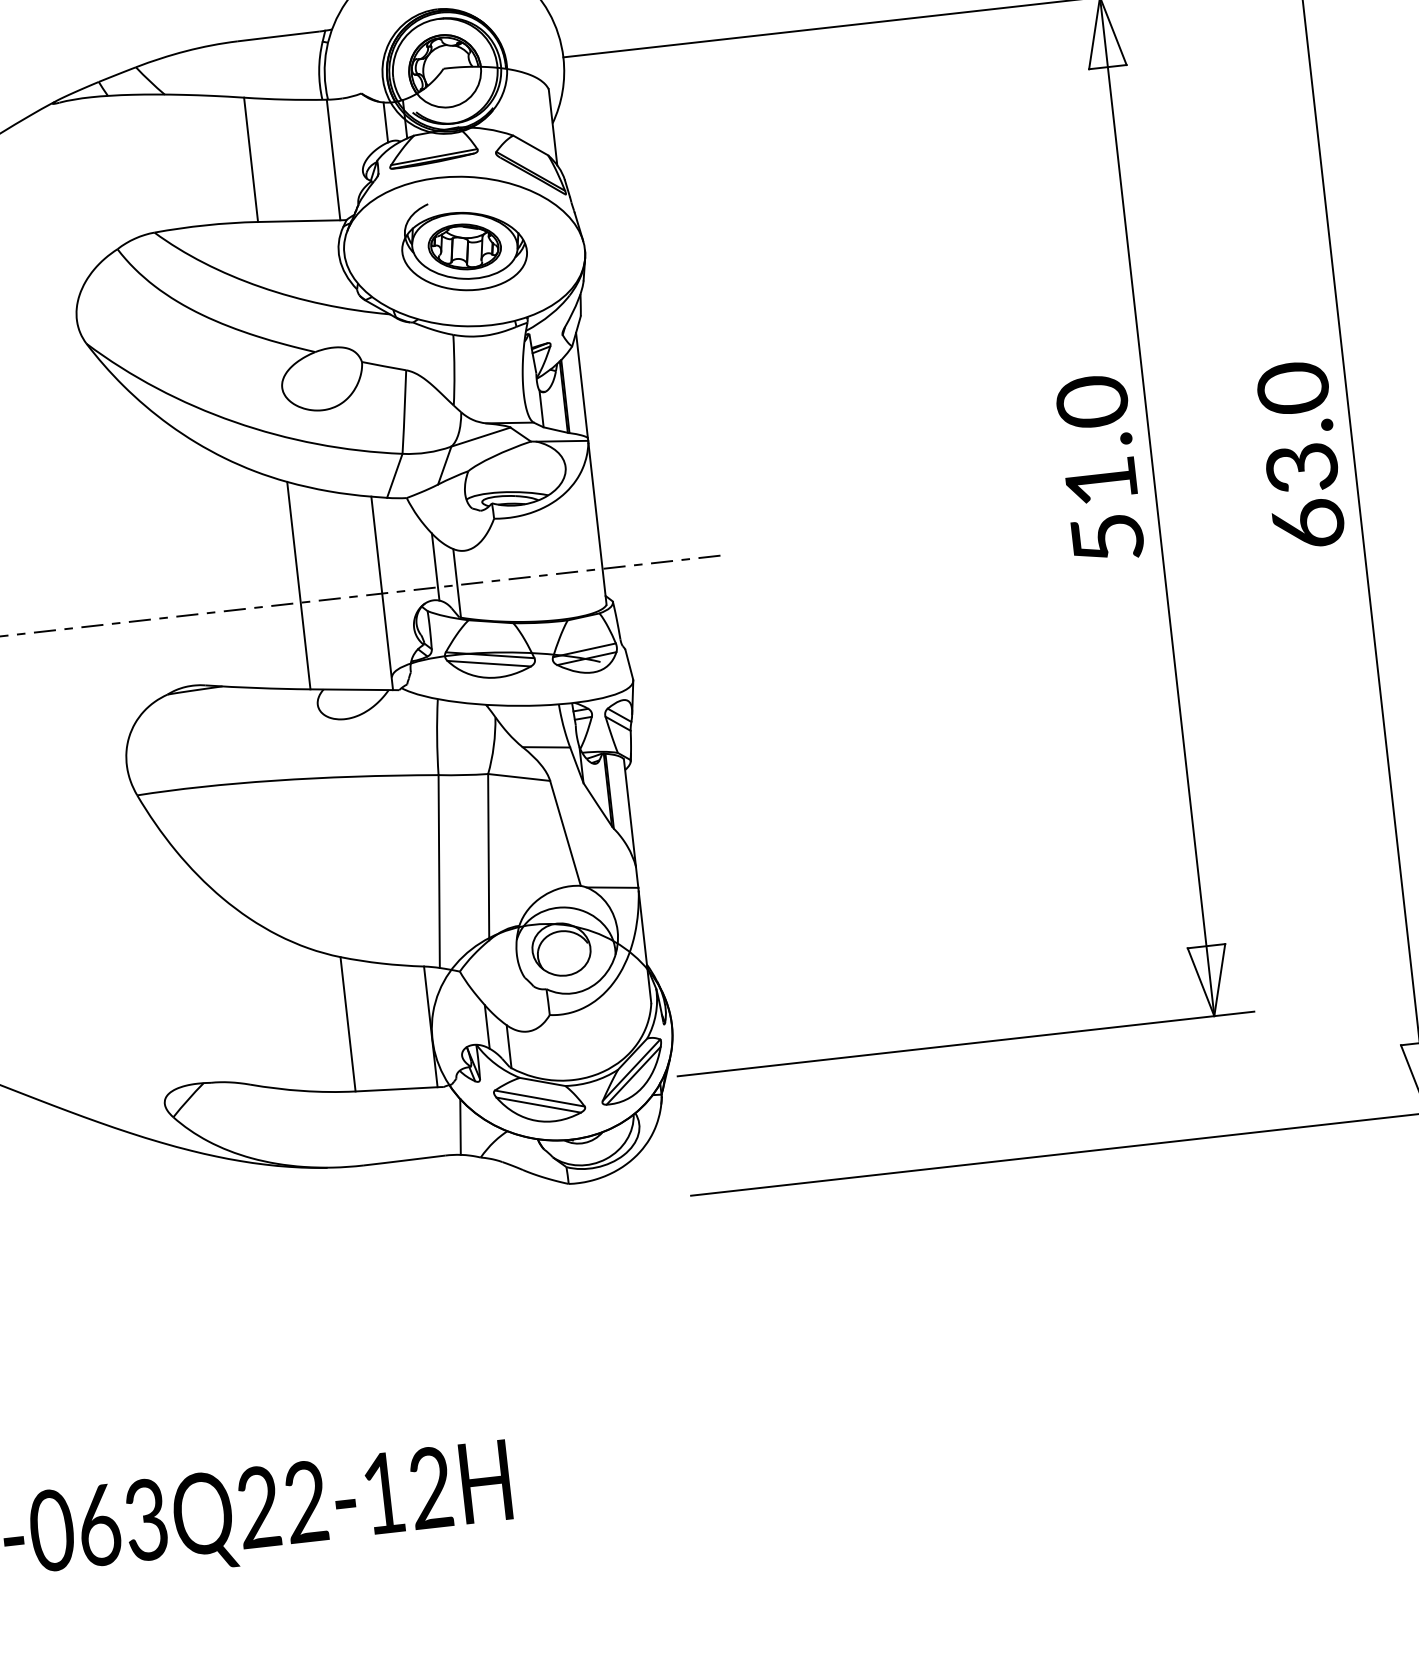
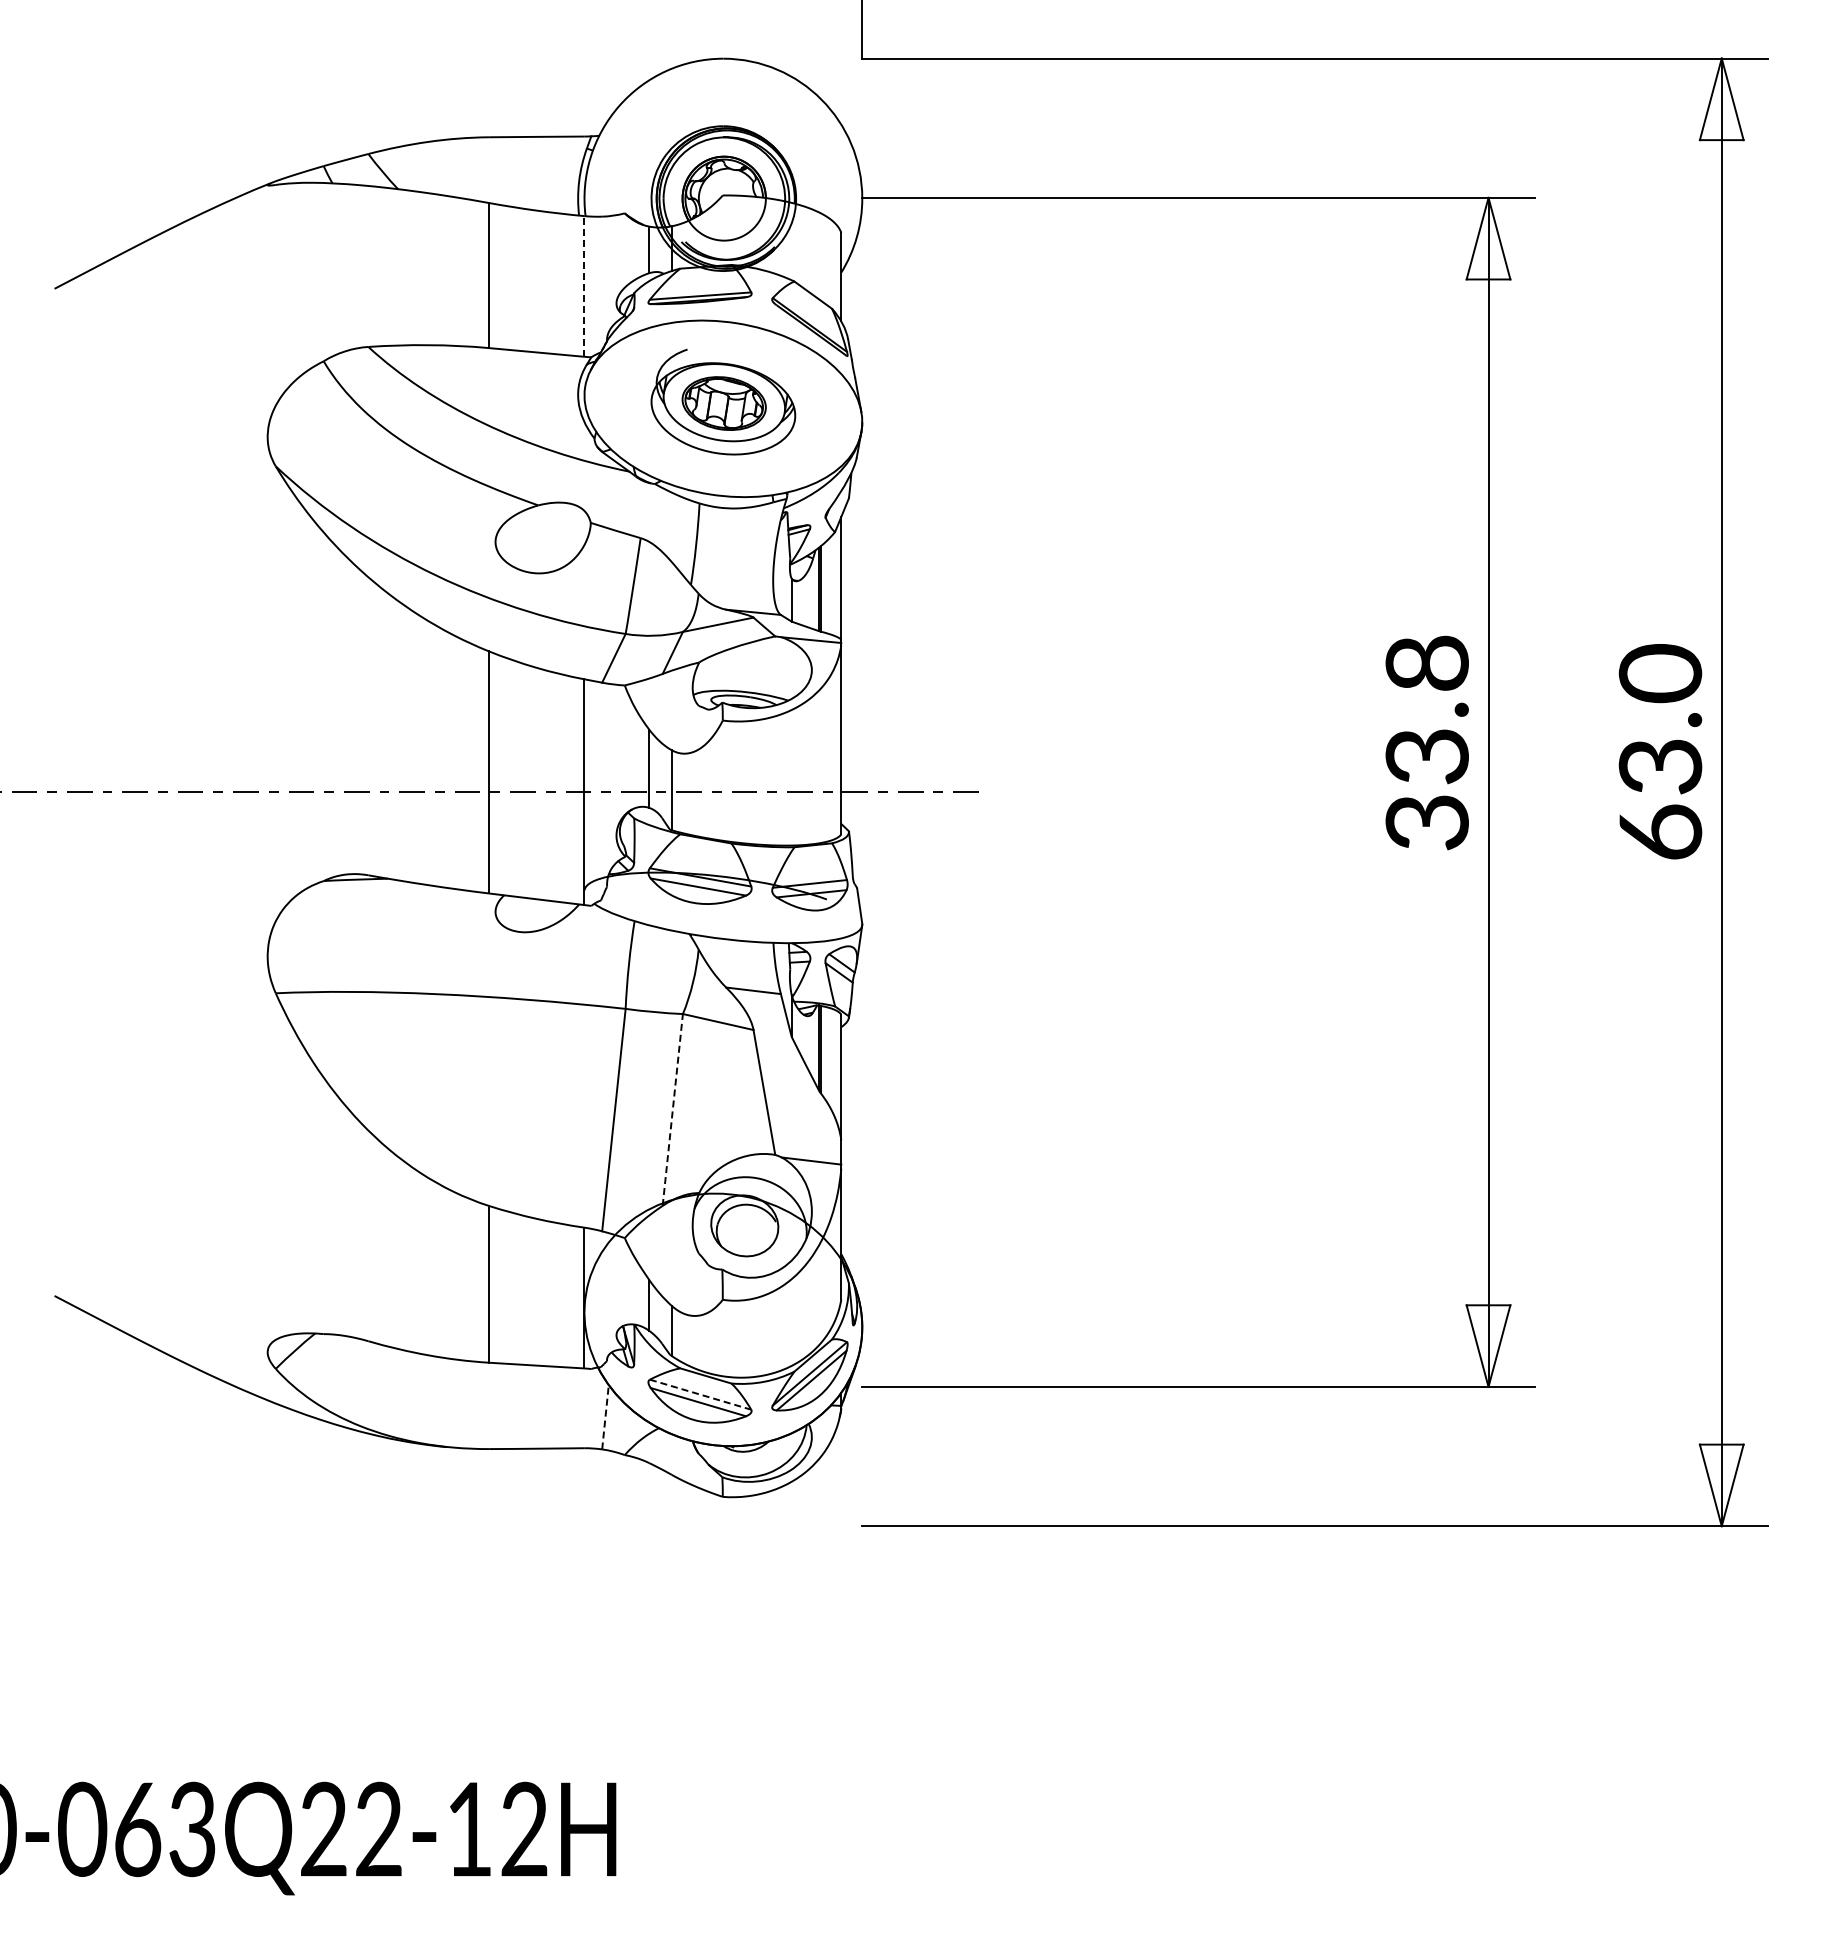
line: (333, 159) -> (584, 285), solid -> dashed
text: (1099, 469) -> (1426, 741), 51.0 -> 33.8
line: (488, 856) -> (672, 1109), solid -> dashed
line: (539, 1098) -> (700, 1394), solid -> dashed
line: (460, 1126) -> (605, 1416), solid -> dashed

